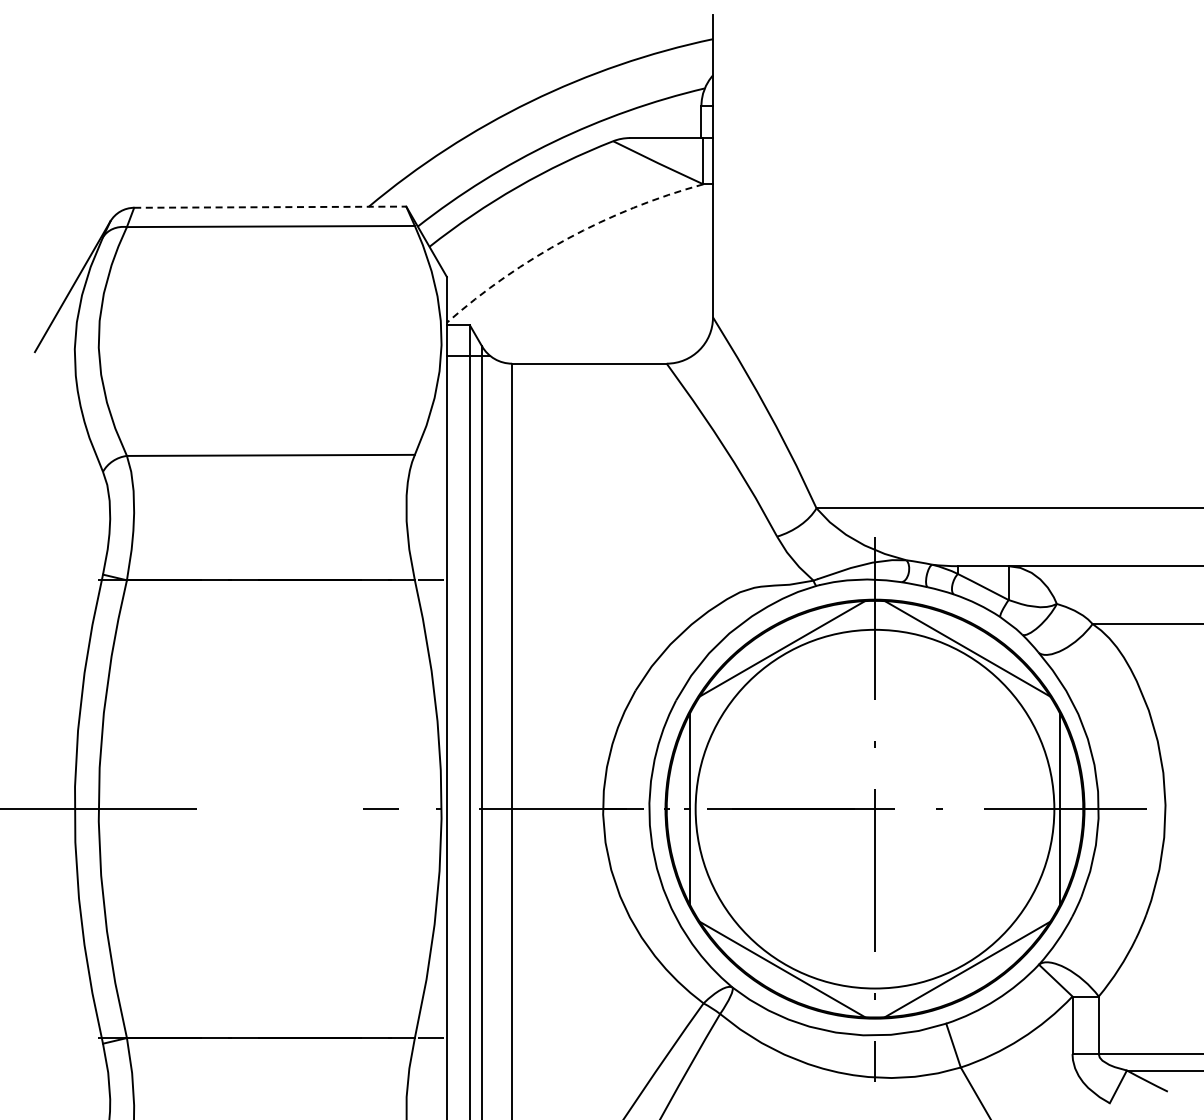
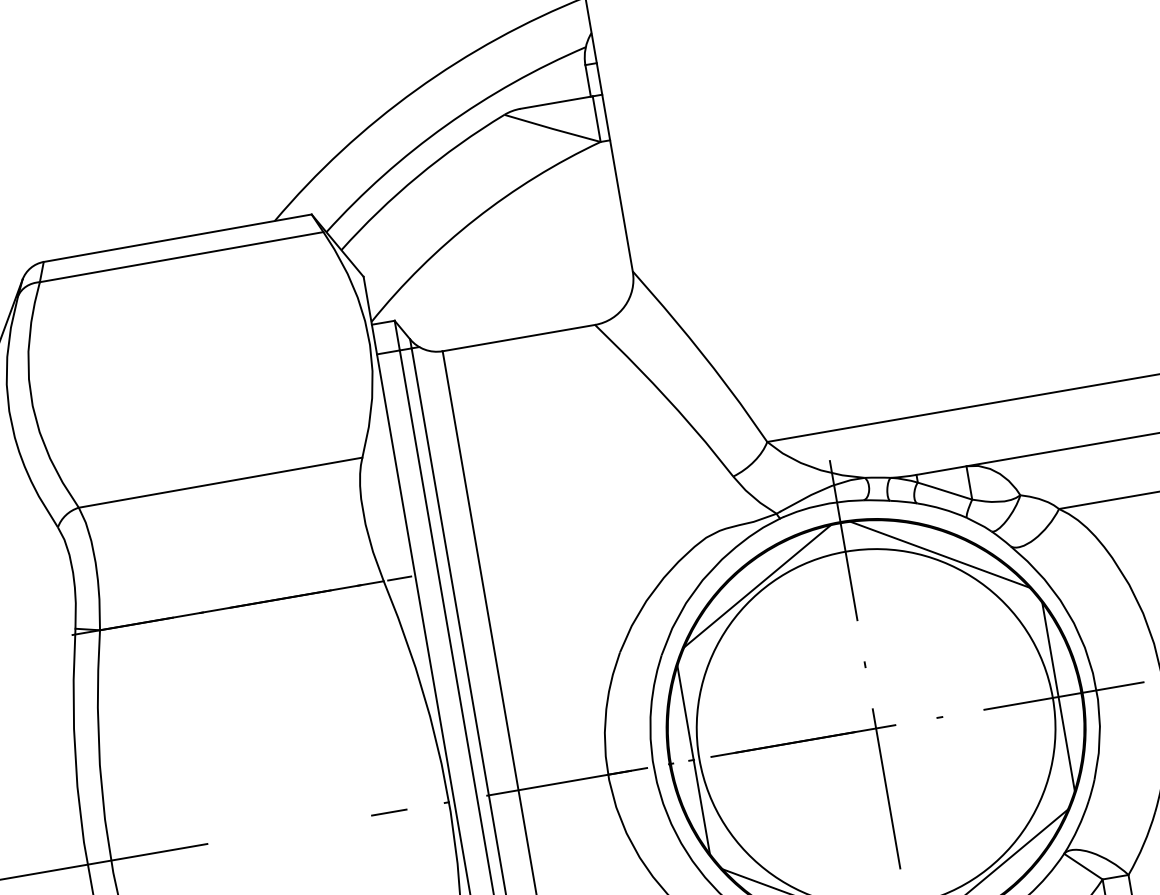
line: (270, 207) -> (178, 238), dashed -> solid
arc: (567, 238) -> (475, 218), dashed -> solid

